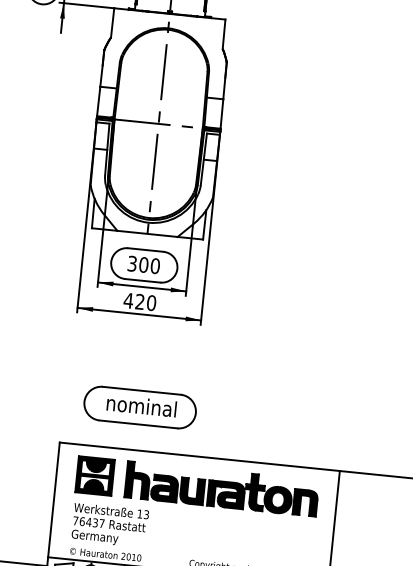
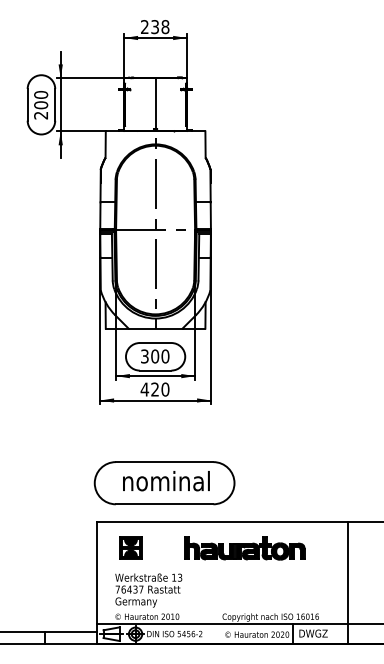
part: (139, 407) -> (164, 483), size x1.4
part: (94, 475) -> (130, 547), size x0.7
part: (221, 489) -> (244, 548), size x0.7

